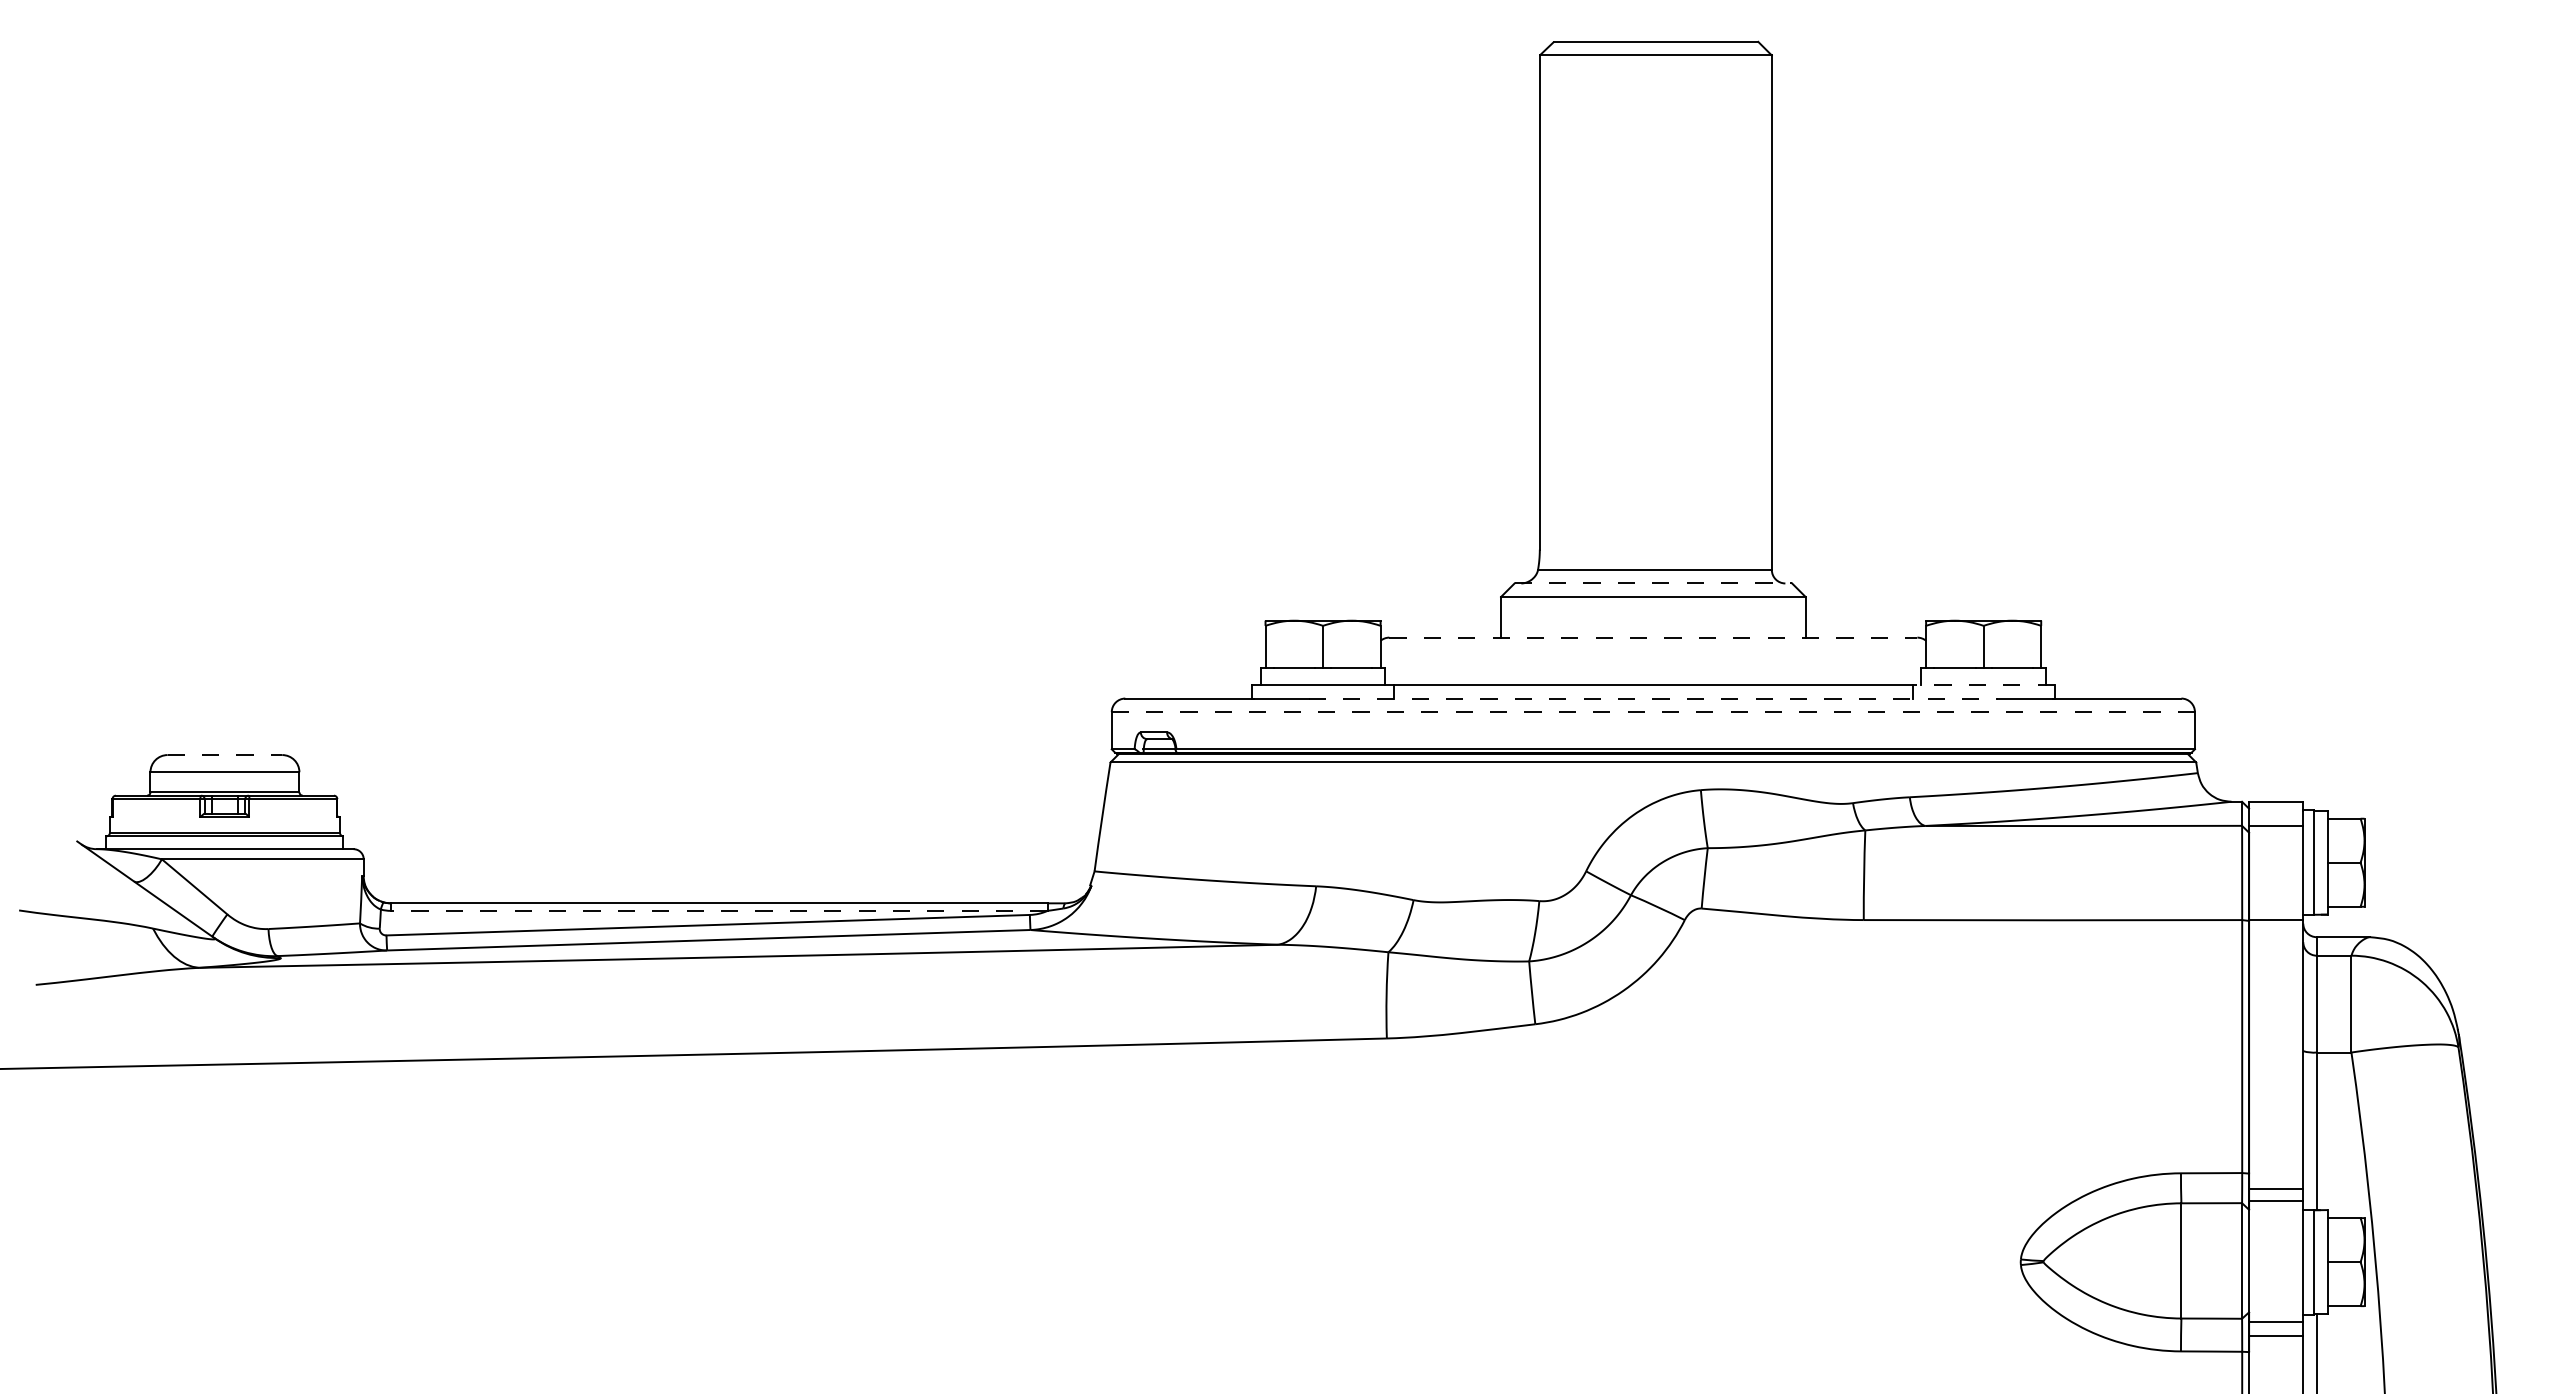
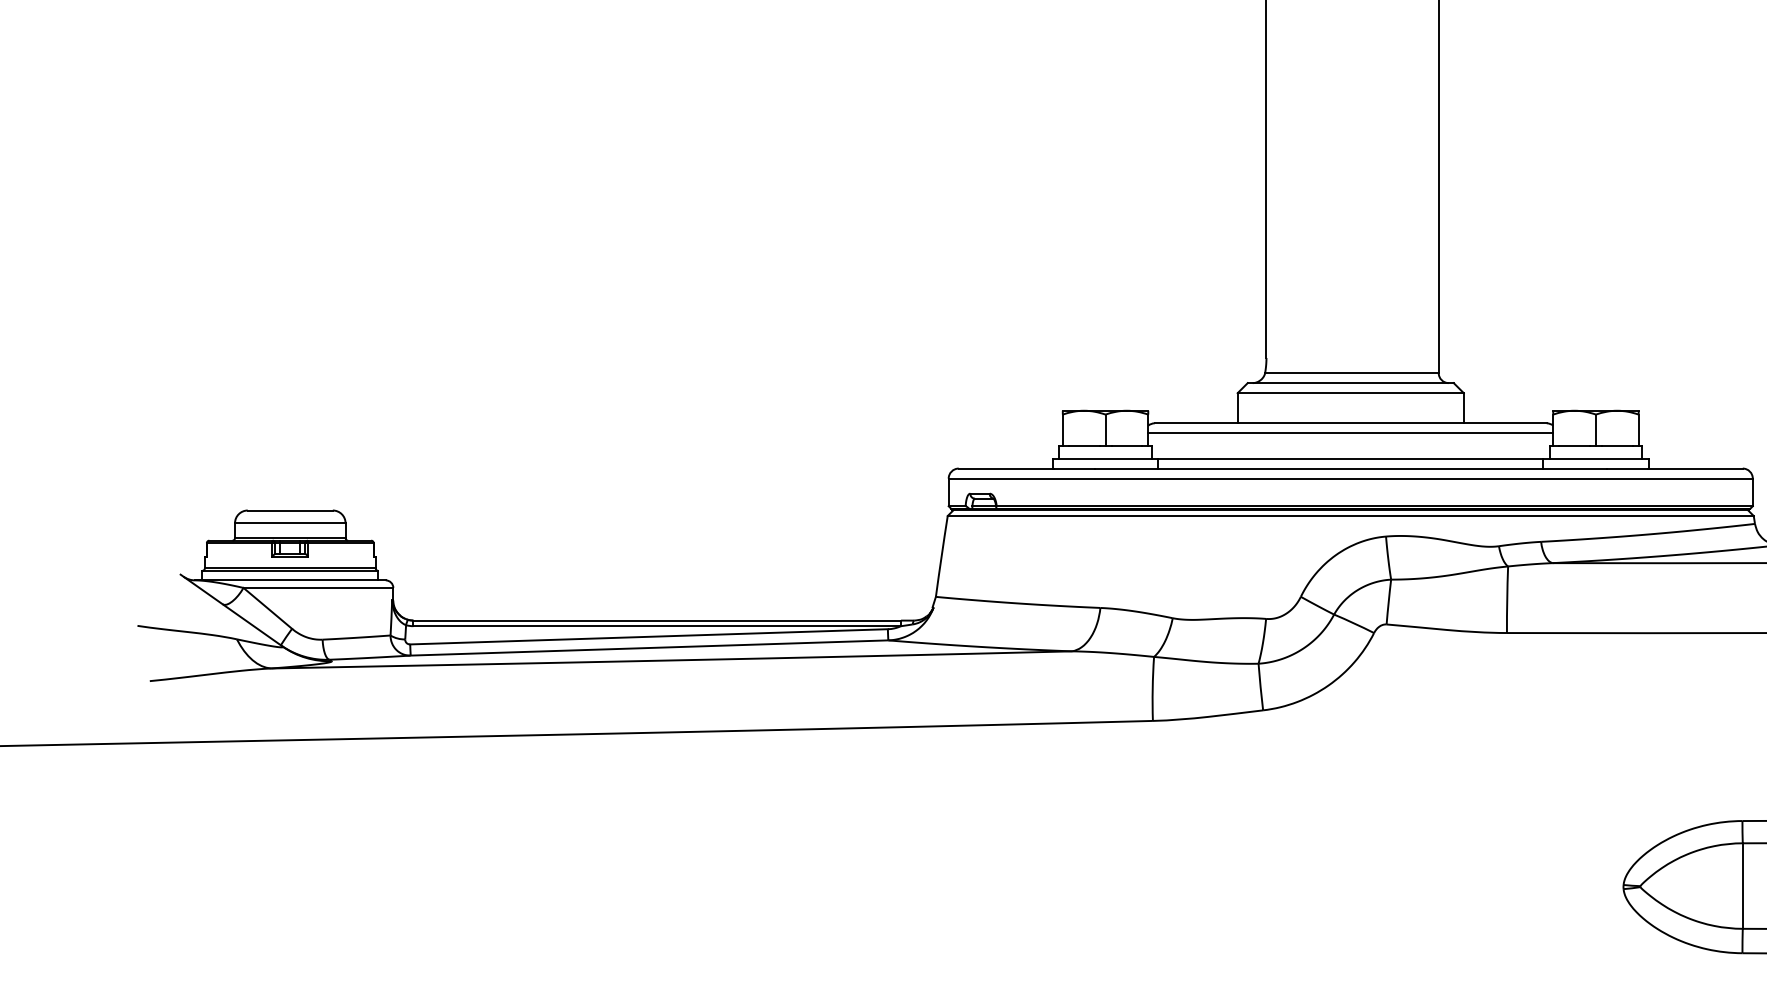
line: (1653, 583) -> (1350, 383), dashed -> solid
line: (1653, 637) -> (1350, 423), dashed -> solid
line: (1653, 651) -> (1350, 433), added
line: (1983, 685) -> (1595, 458), dashed -> solid
line: (1653, 698) -> (1350, 468), dashed -> solid
line: (1653, 712) -> (1350, 478), dashed -> solid
line: (225, 755) -> (290, 510), dashed -> solid
line: (718, 910) -> (656, 625), dashed -> solid

